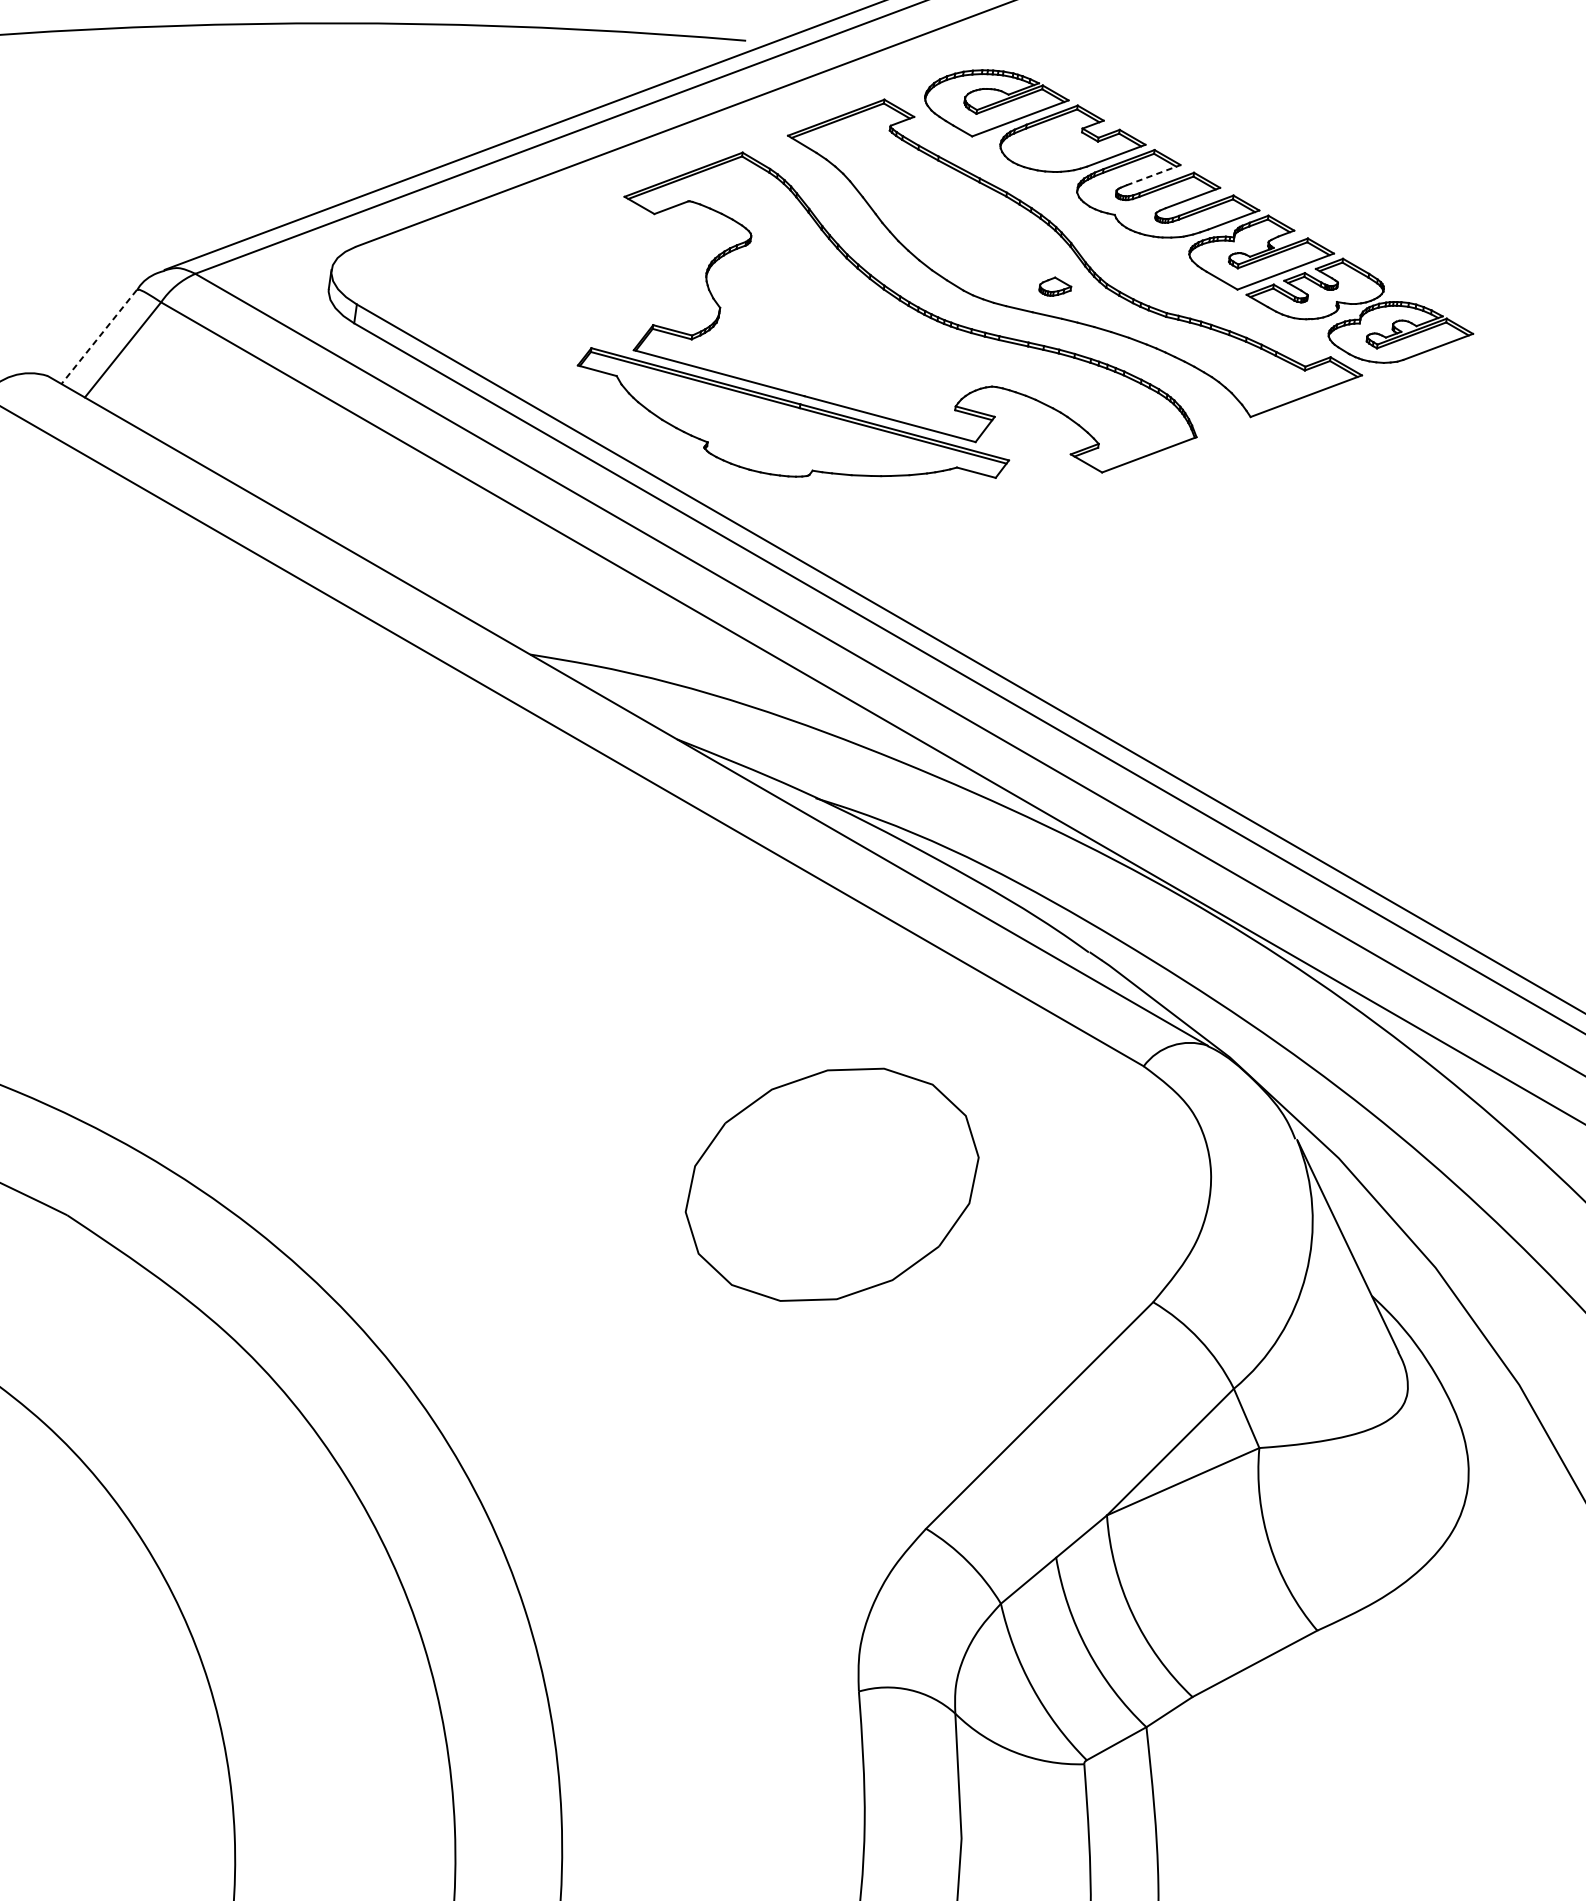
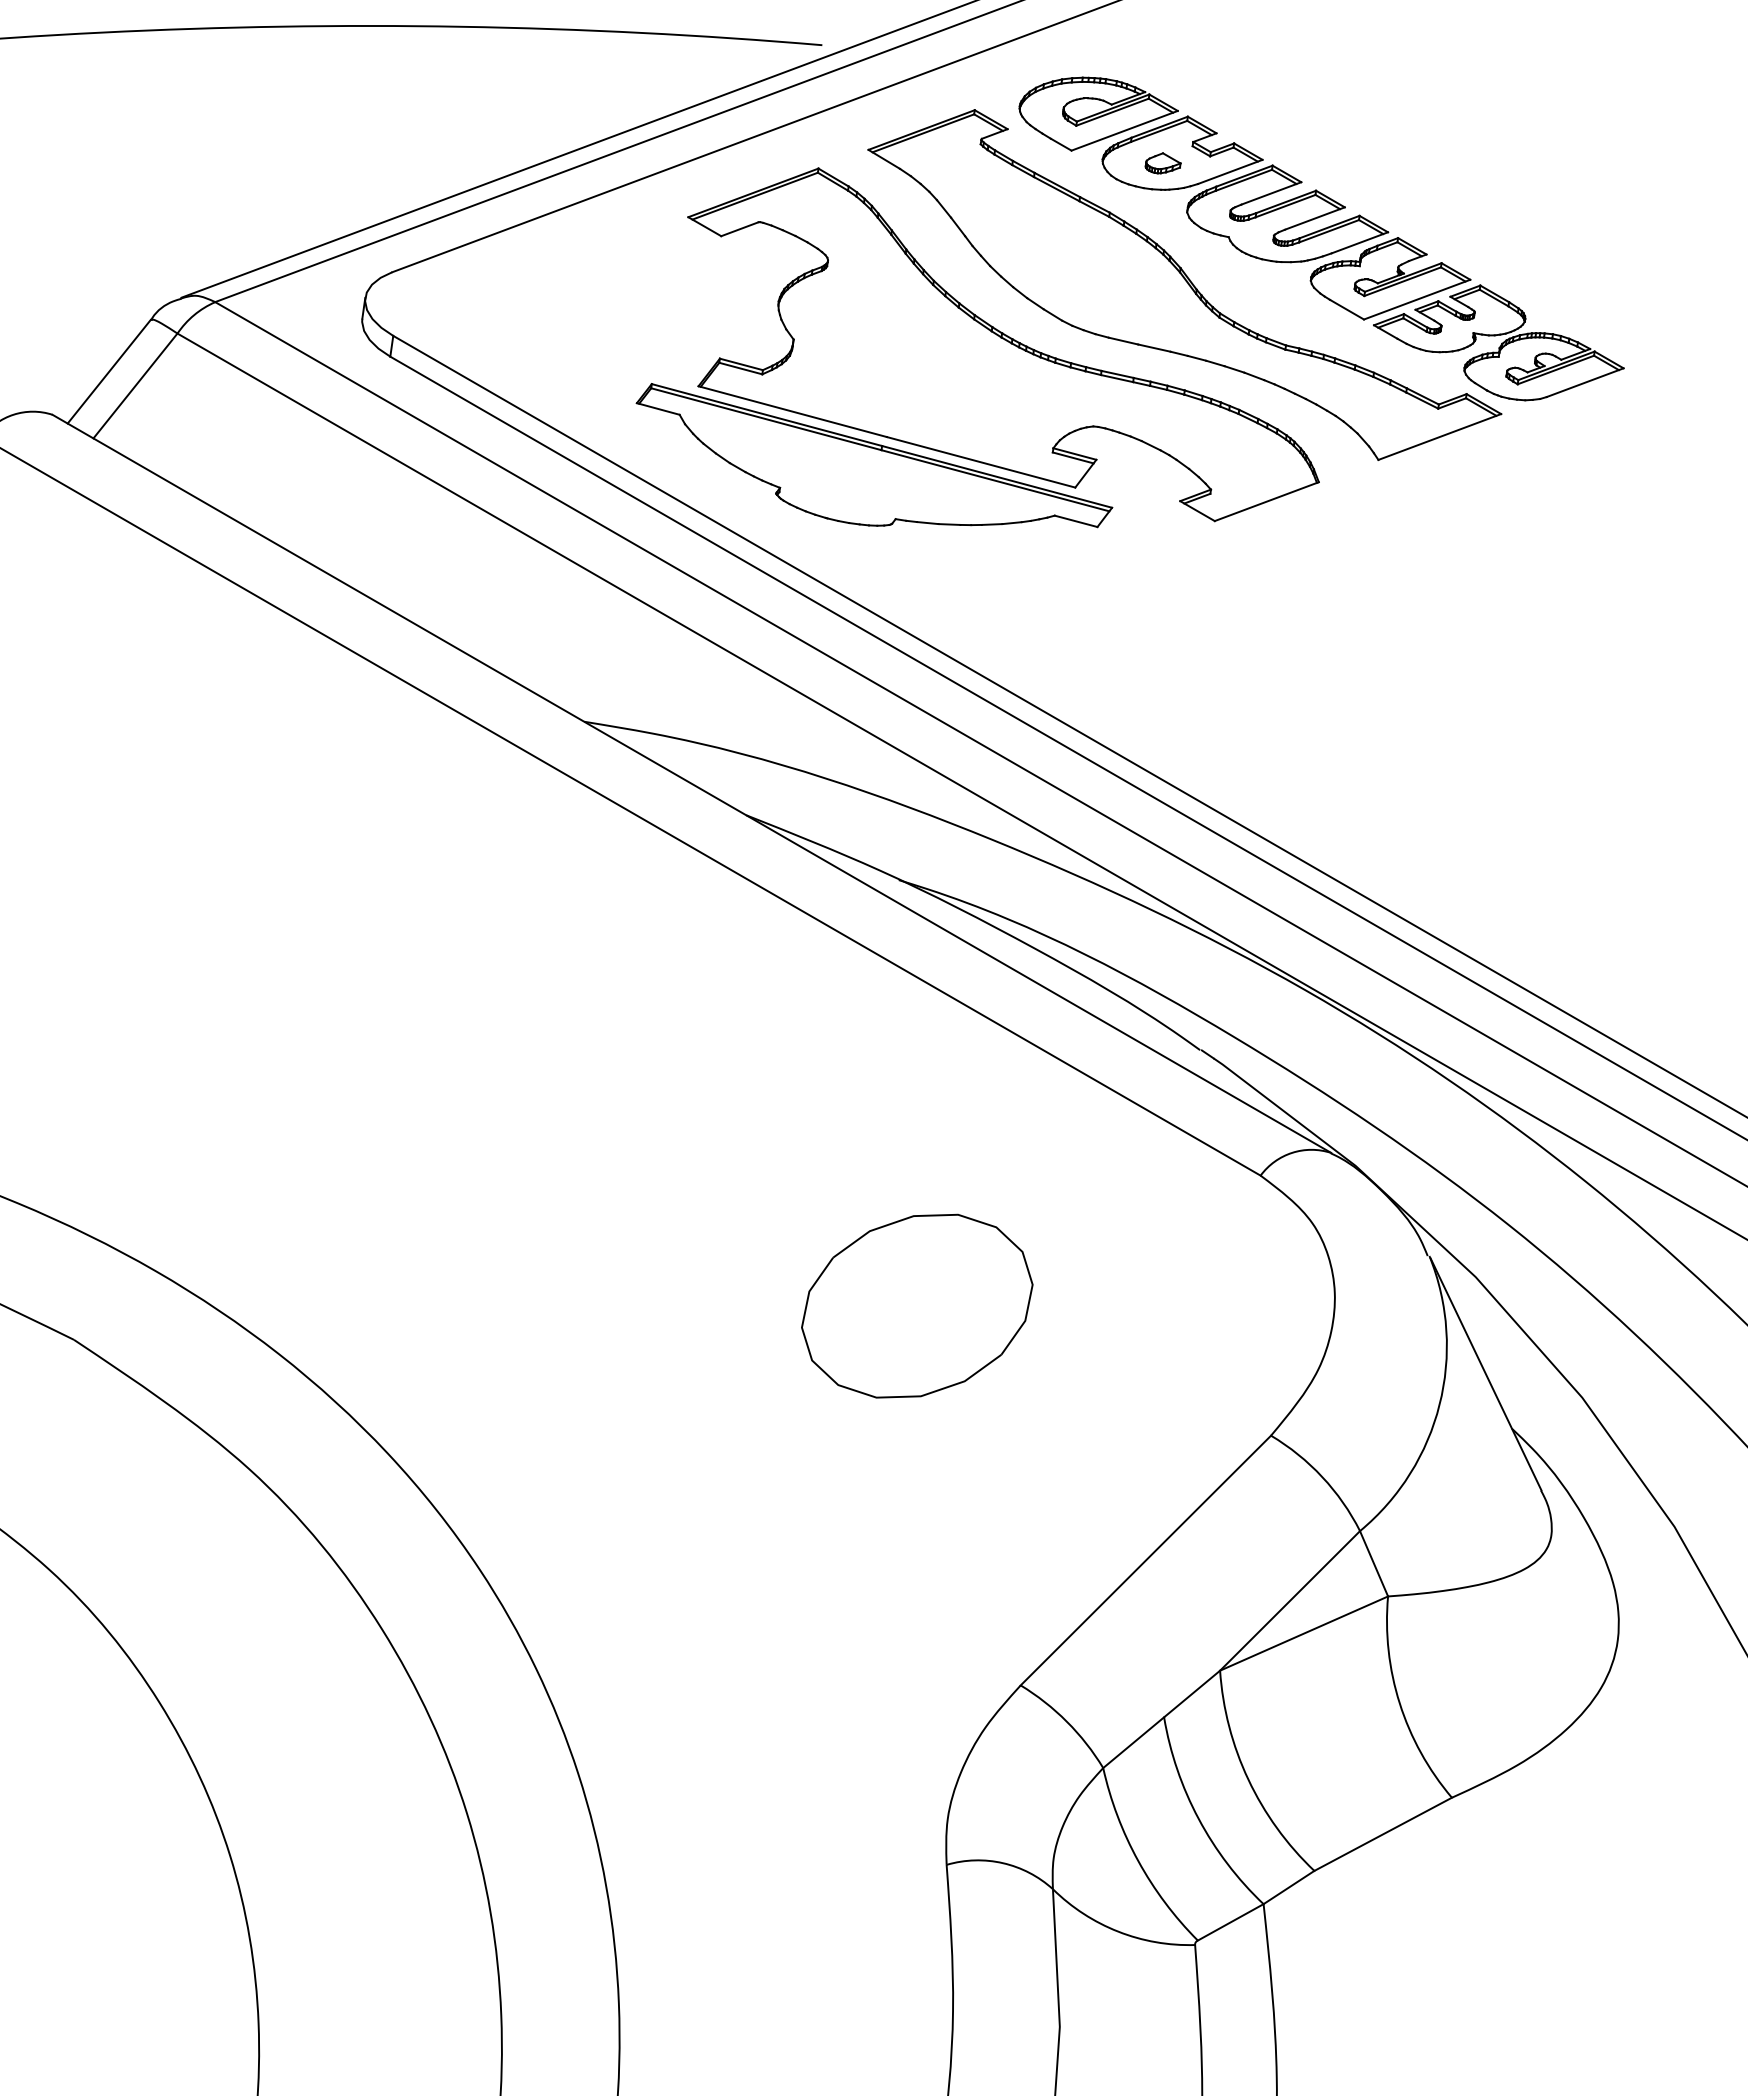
line: (1153, 175) -> (1271, 193), dashed -> solid
part: (1054, 286) -> (1162, 163), moved
line: (98, 337) -> (108, 372), dashed -> solid
part: (832, 1184) -> (917, 1305), size x0.71

